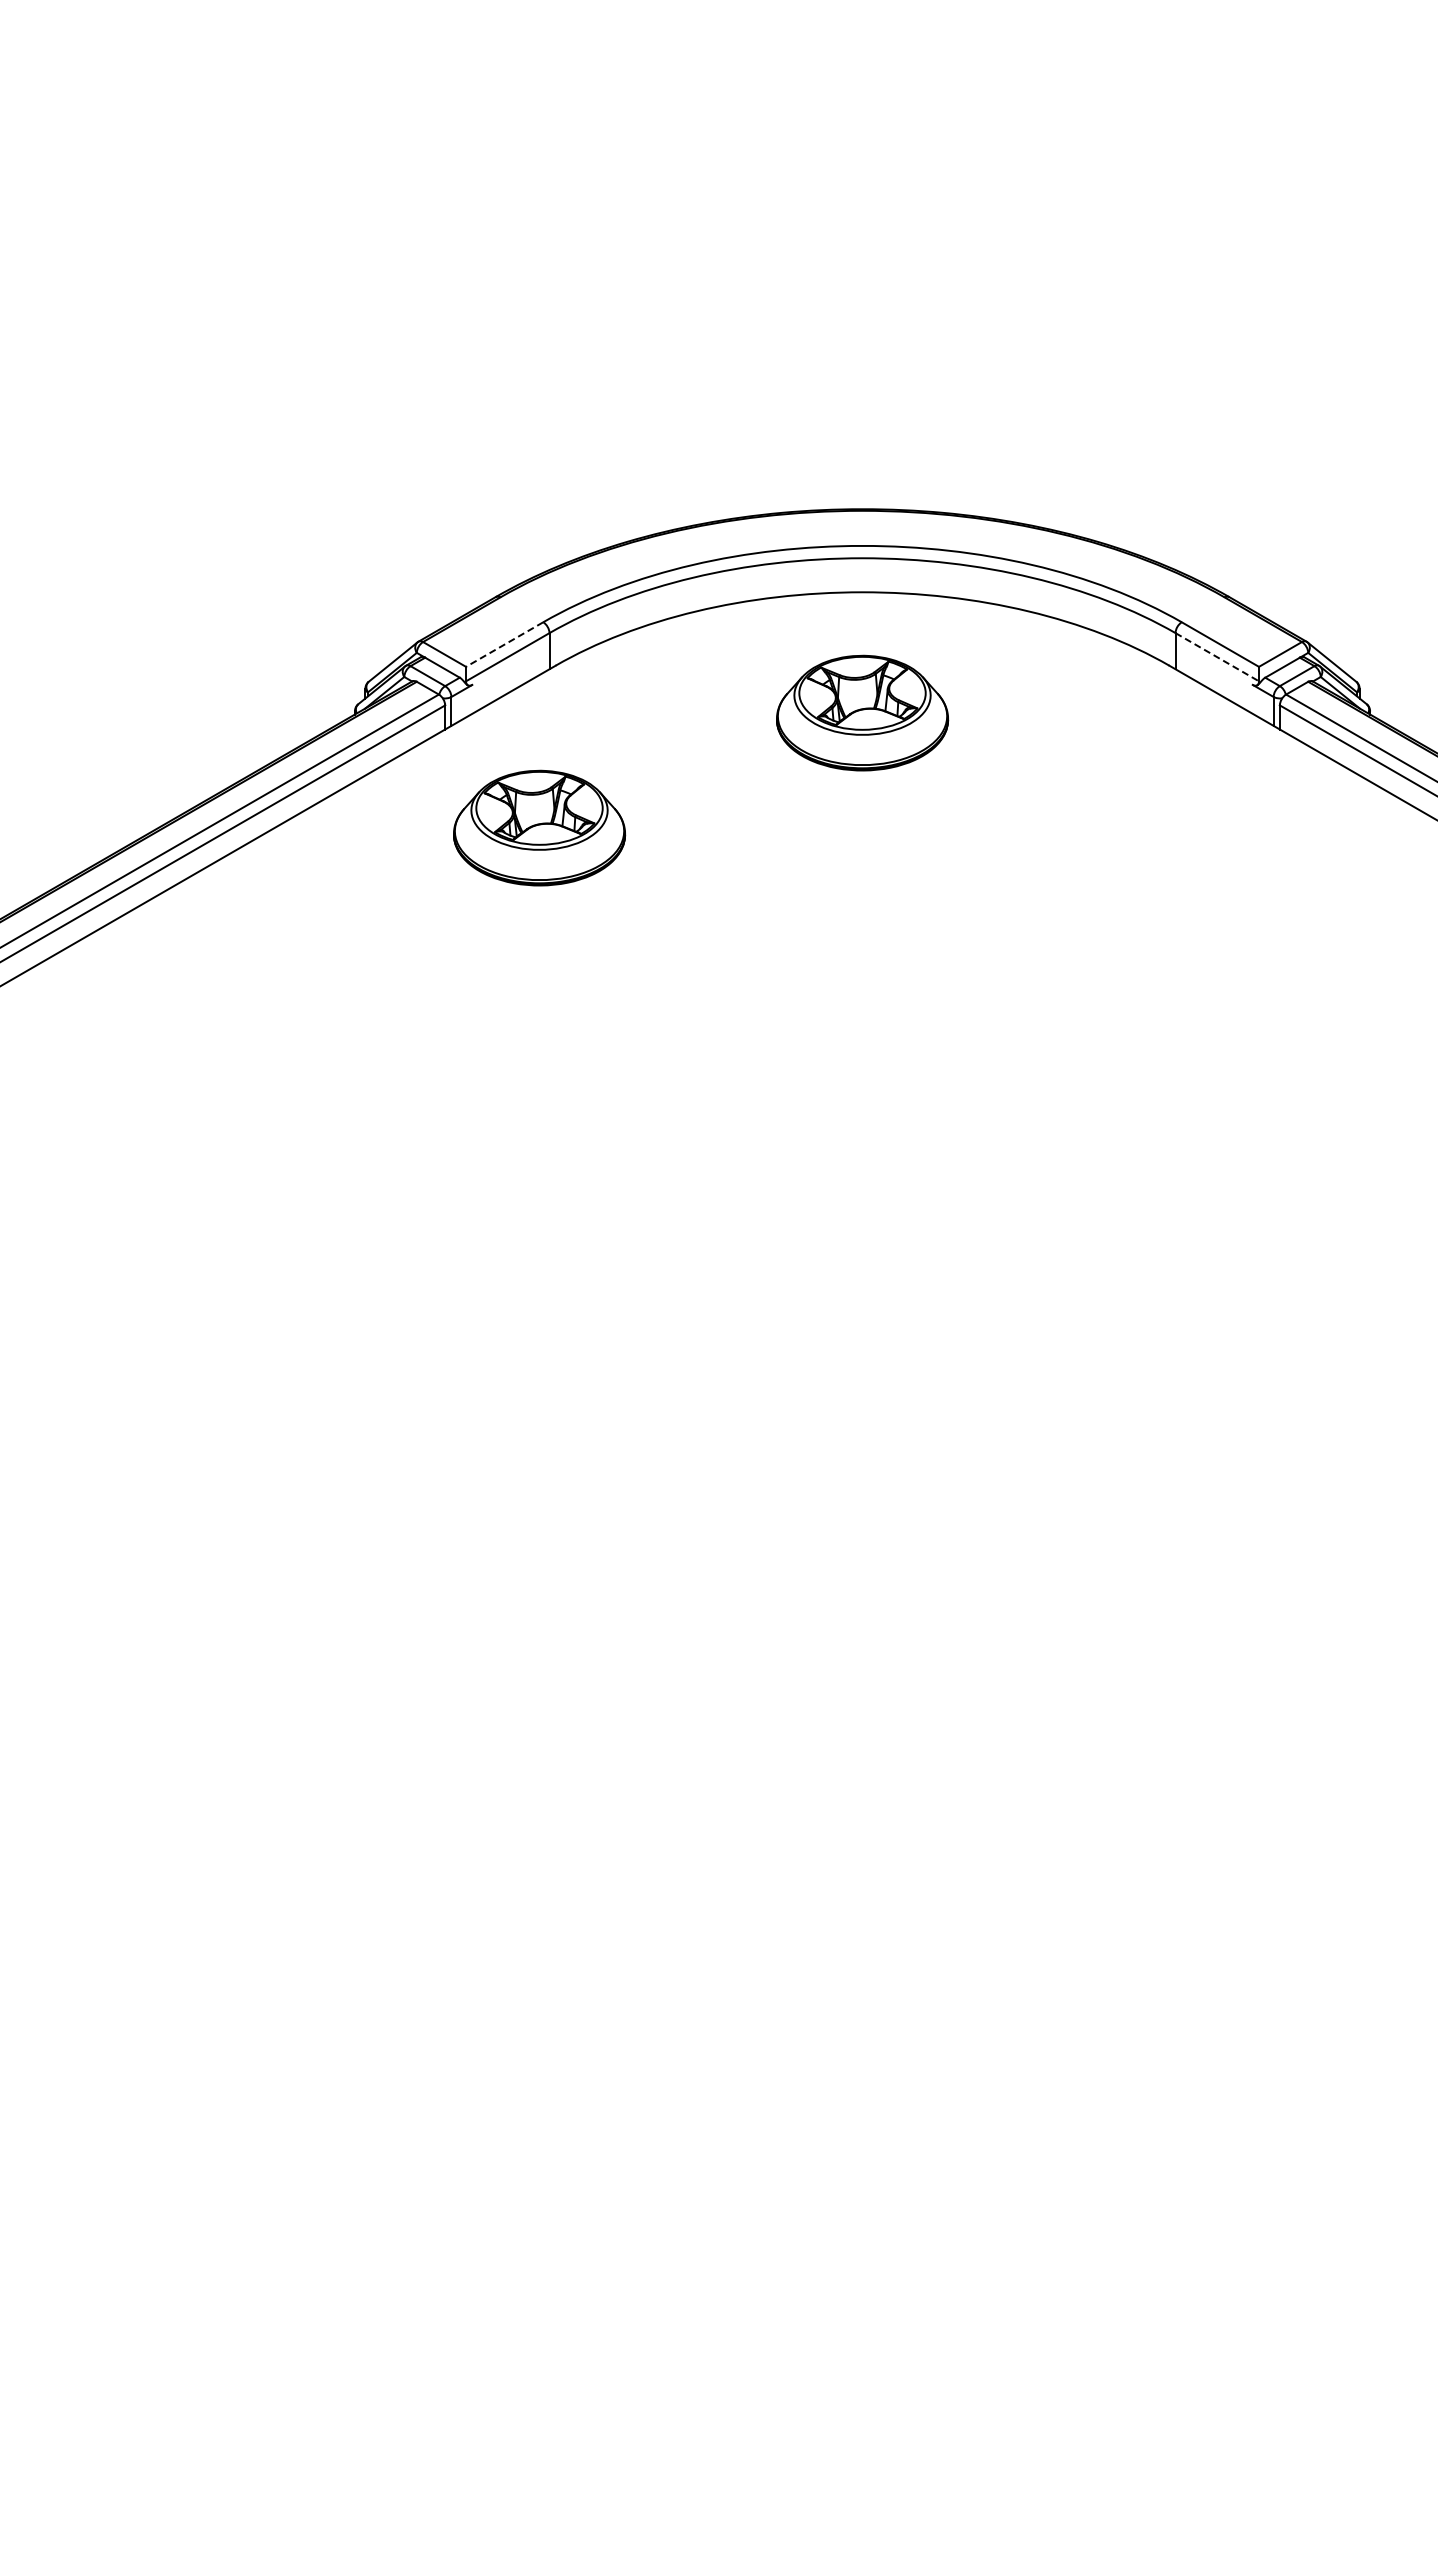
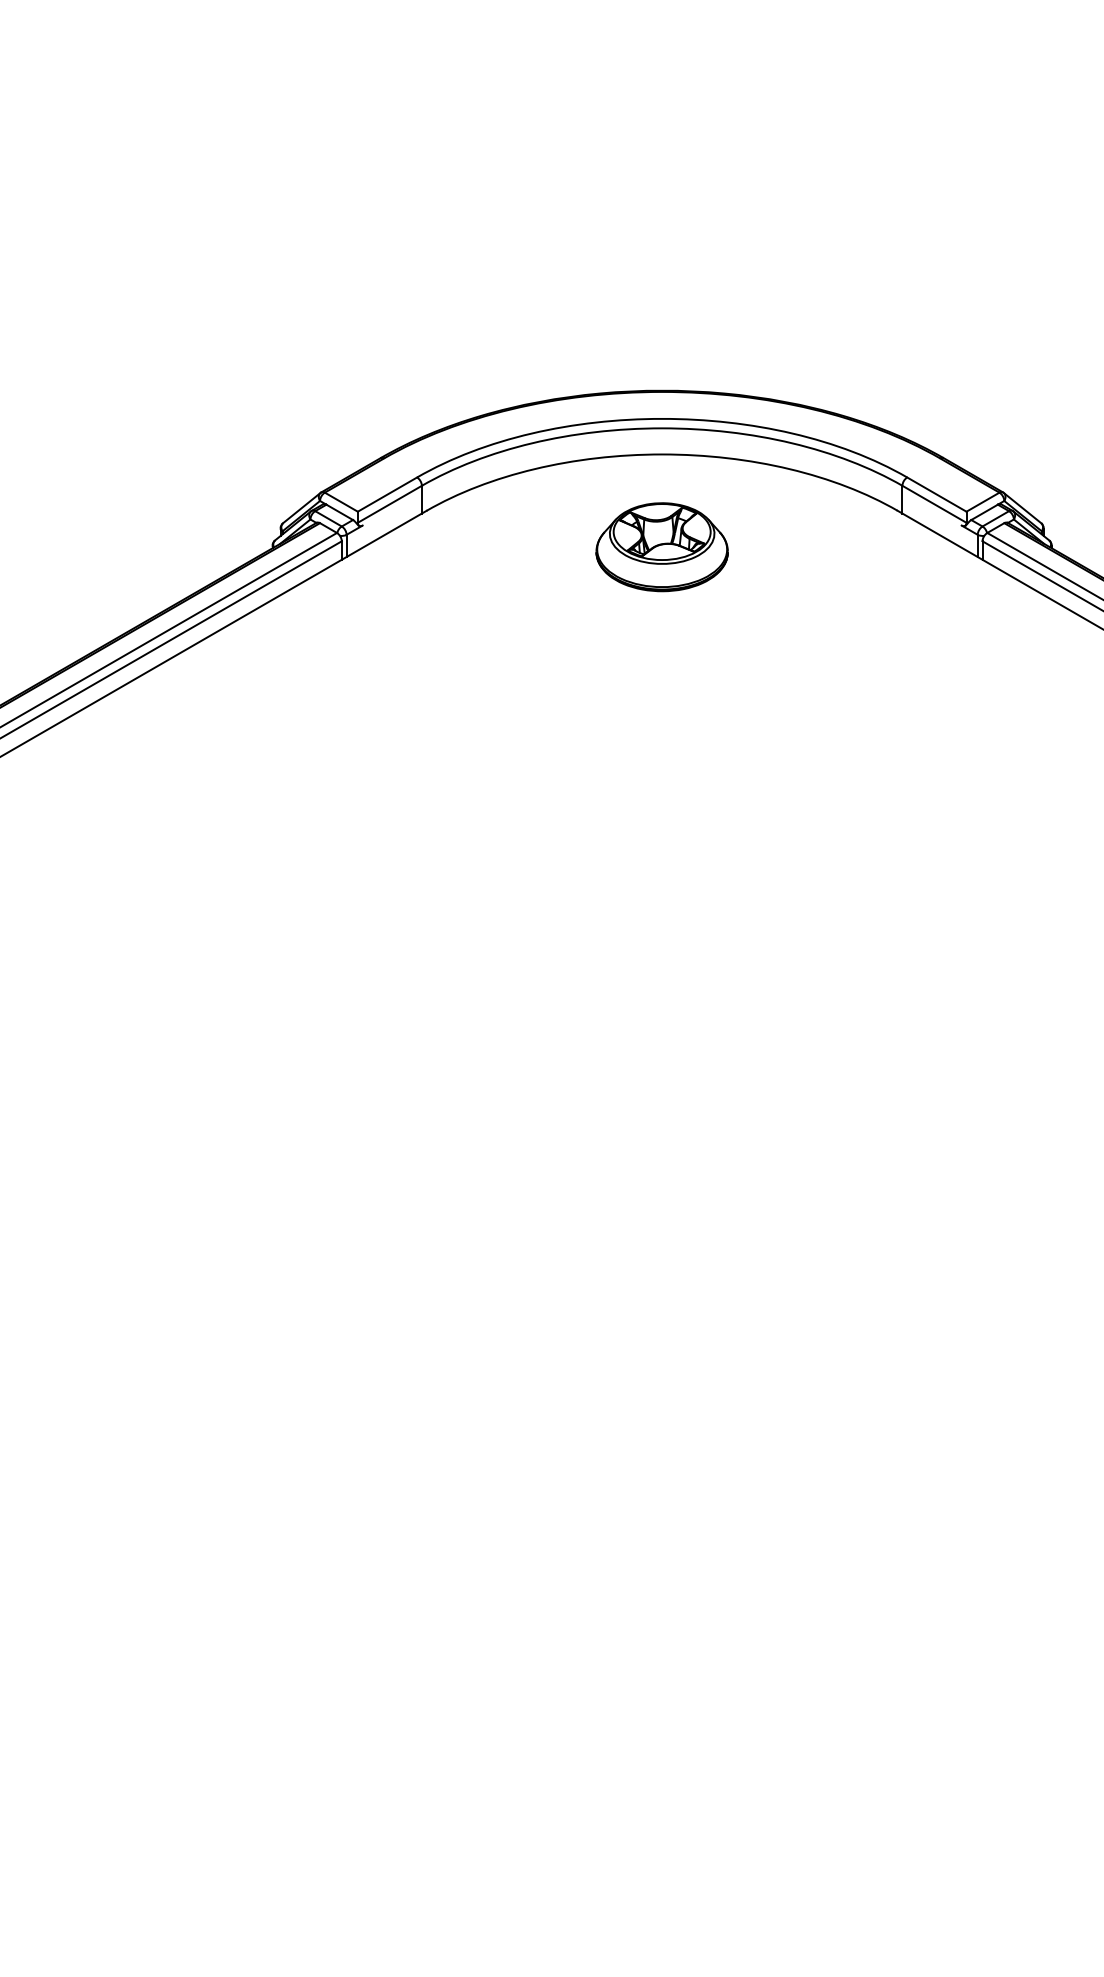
line: (504, 644) -> (387, 494), dashed -> solid
line: (1217, 657) -> (934, 504), dashed -> solid
part: (539, 827) -> (414, 635), removed

